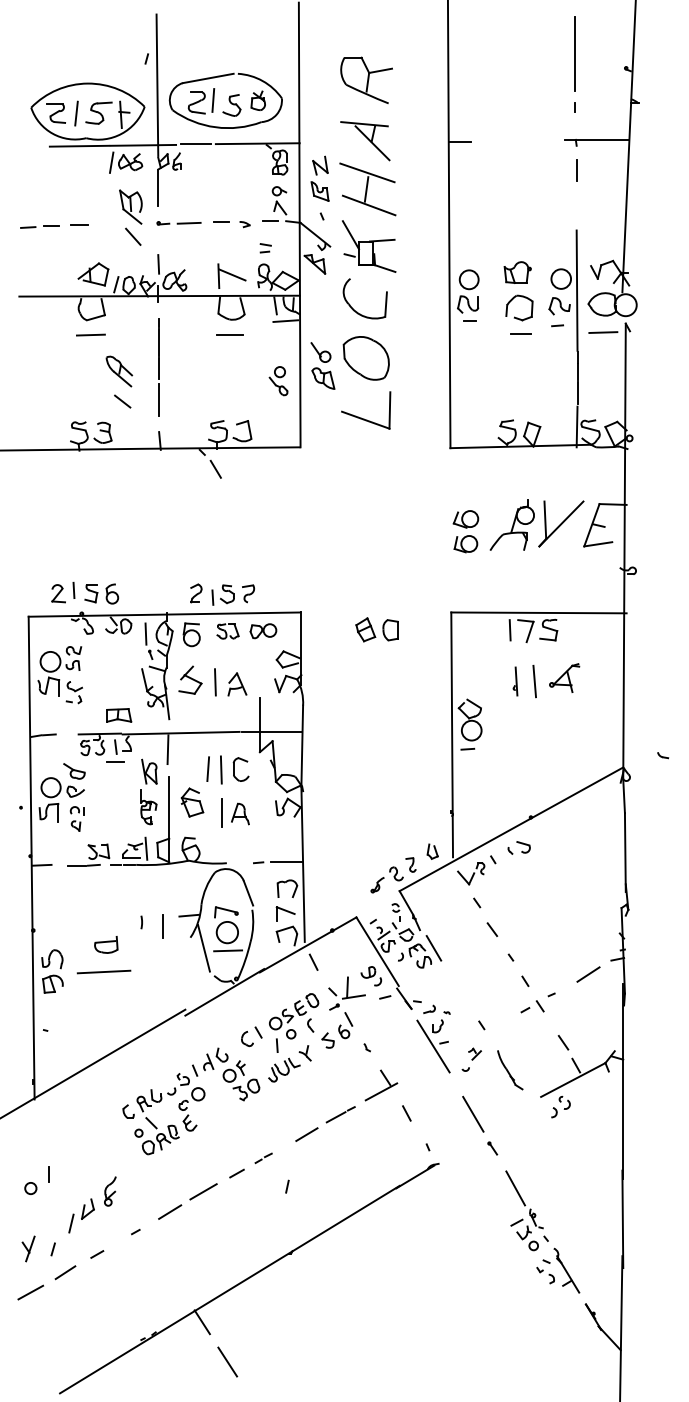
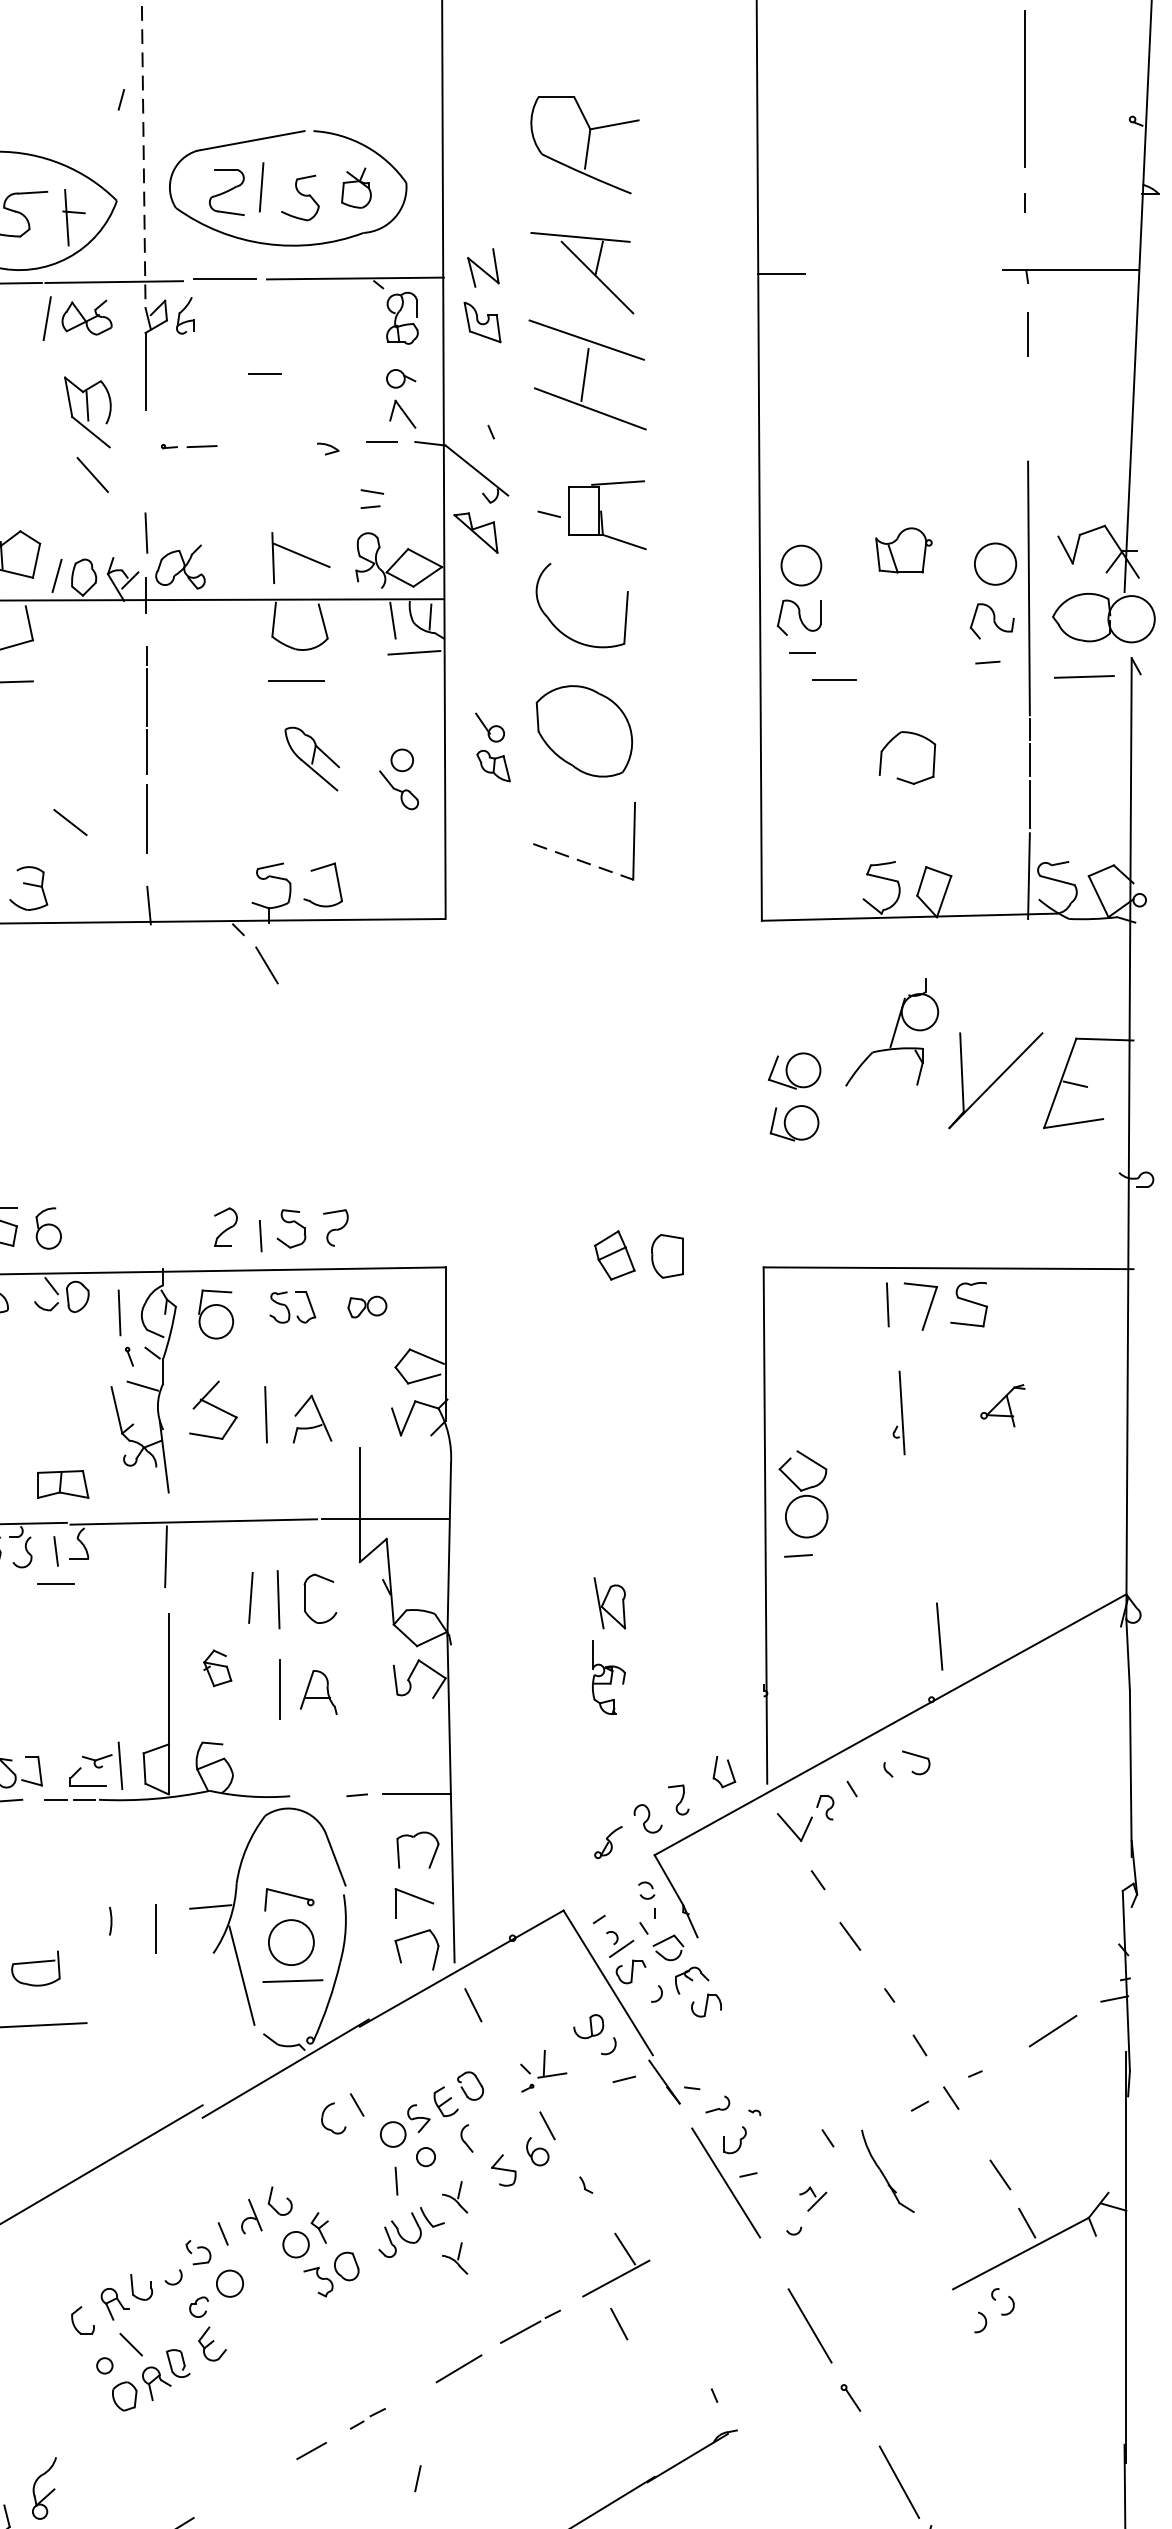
line: (157, 85) -> (143, 155), solid -> dashed
part: (319, 178) -> (481, 294), moved
line: (221, 221) -> (264, 373), moved
part: (178, 223) -> (188, 446), size x0.6
line: (350, 235) -> (551, 472), removed
part: (512, 300) -> (892, 742), moved
line: (520, 333) -> (833, 678), moved
part: (322, 365) -> (491, 746), size x0.7
part: (119, 371) -> (312, 759), moved
line: (366, 420) -> (584, 862), solid -> dashed
part: (511, 524) -> (890, 1031), moved
part: (376, 629) -> (637, 1254), moved
part: (263, 631) -> (367, 1307), size x0.7
part: (564, 677) -> (1002, 1404), size x0.7
part: (515, 681) -> (899, 1412), size x1.4
line: (534, 681) -> (939, 1636), moved
part: (141, 791) -> (593, 1644), moved
part: (192, 802) -> (217, 1668), size x0.6
line: (433, 948) -> (726, 1976), removed
part: (346, 993) -> (542, 2071), size x0.6
part: (251, 1036) -> (342, 2113), moved
part: (510, 1070) -> (888, 2172), moved
part: (304, 1082) -> (453, 2258), added
line: (406, 1113) -> (618, 2324), moved
line: (203, 1191) -> (240, 2488), removed

